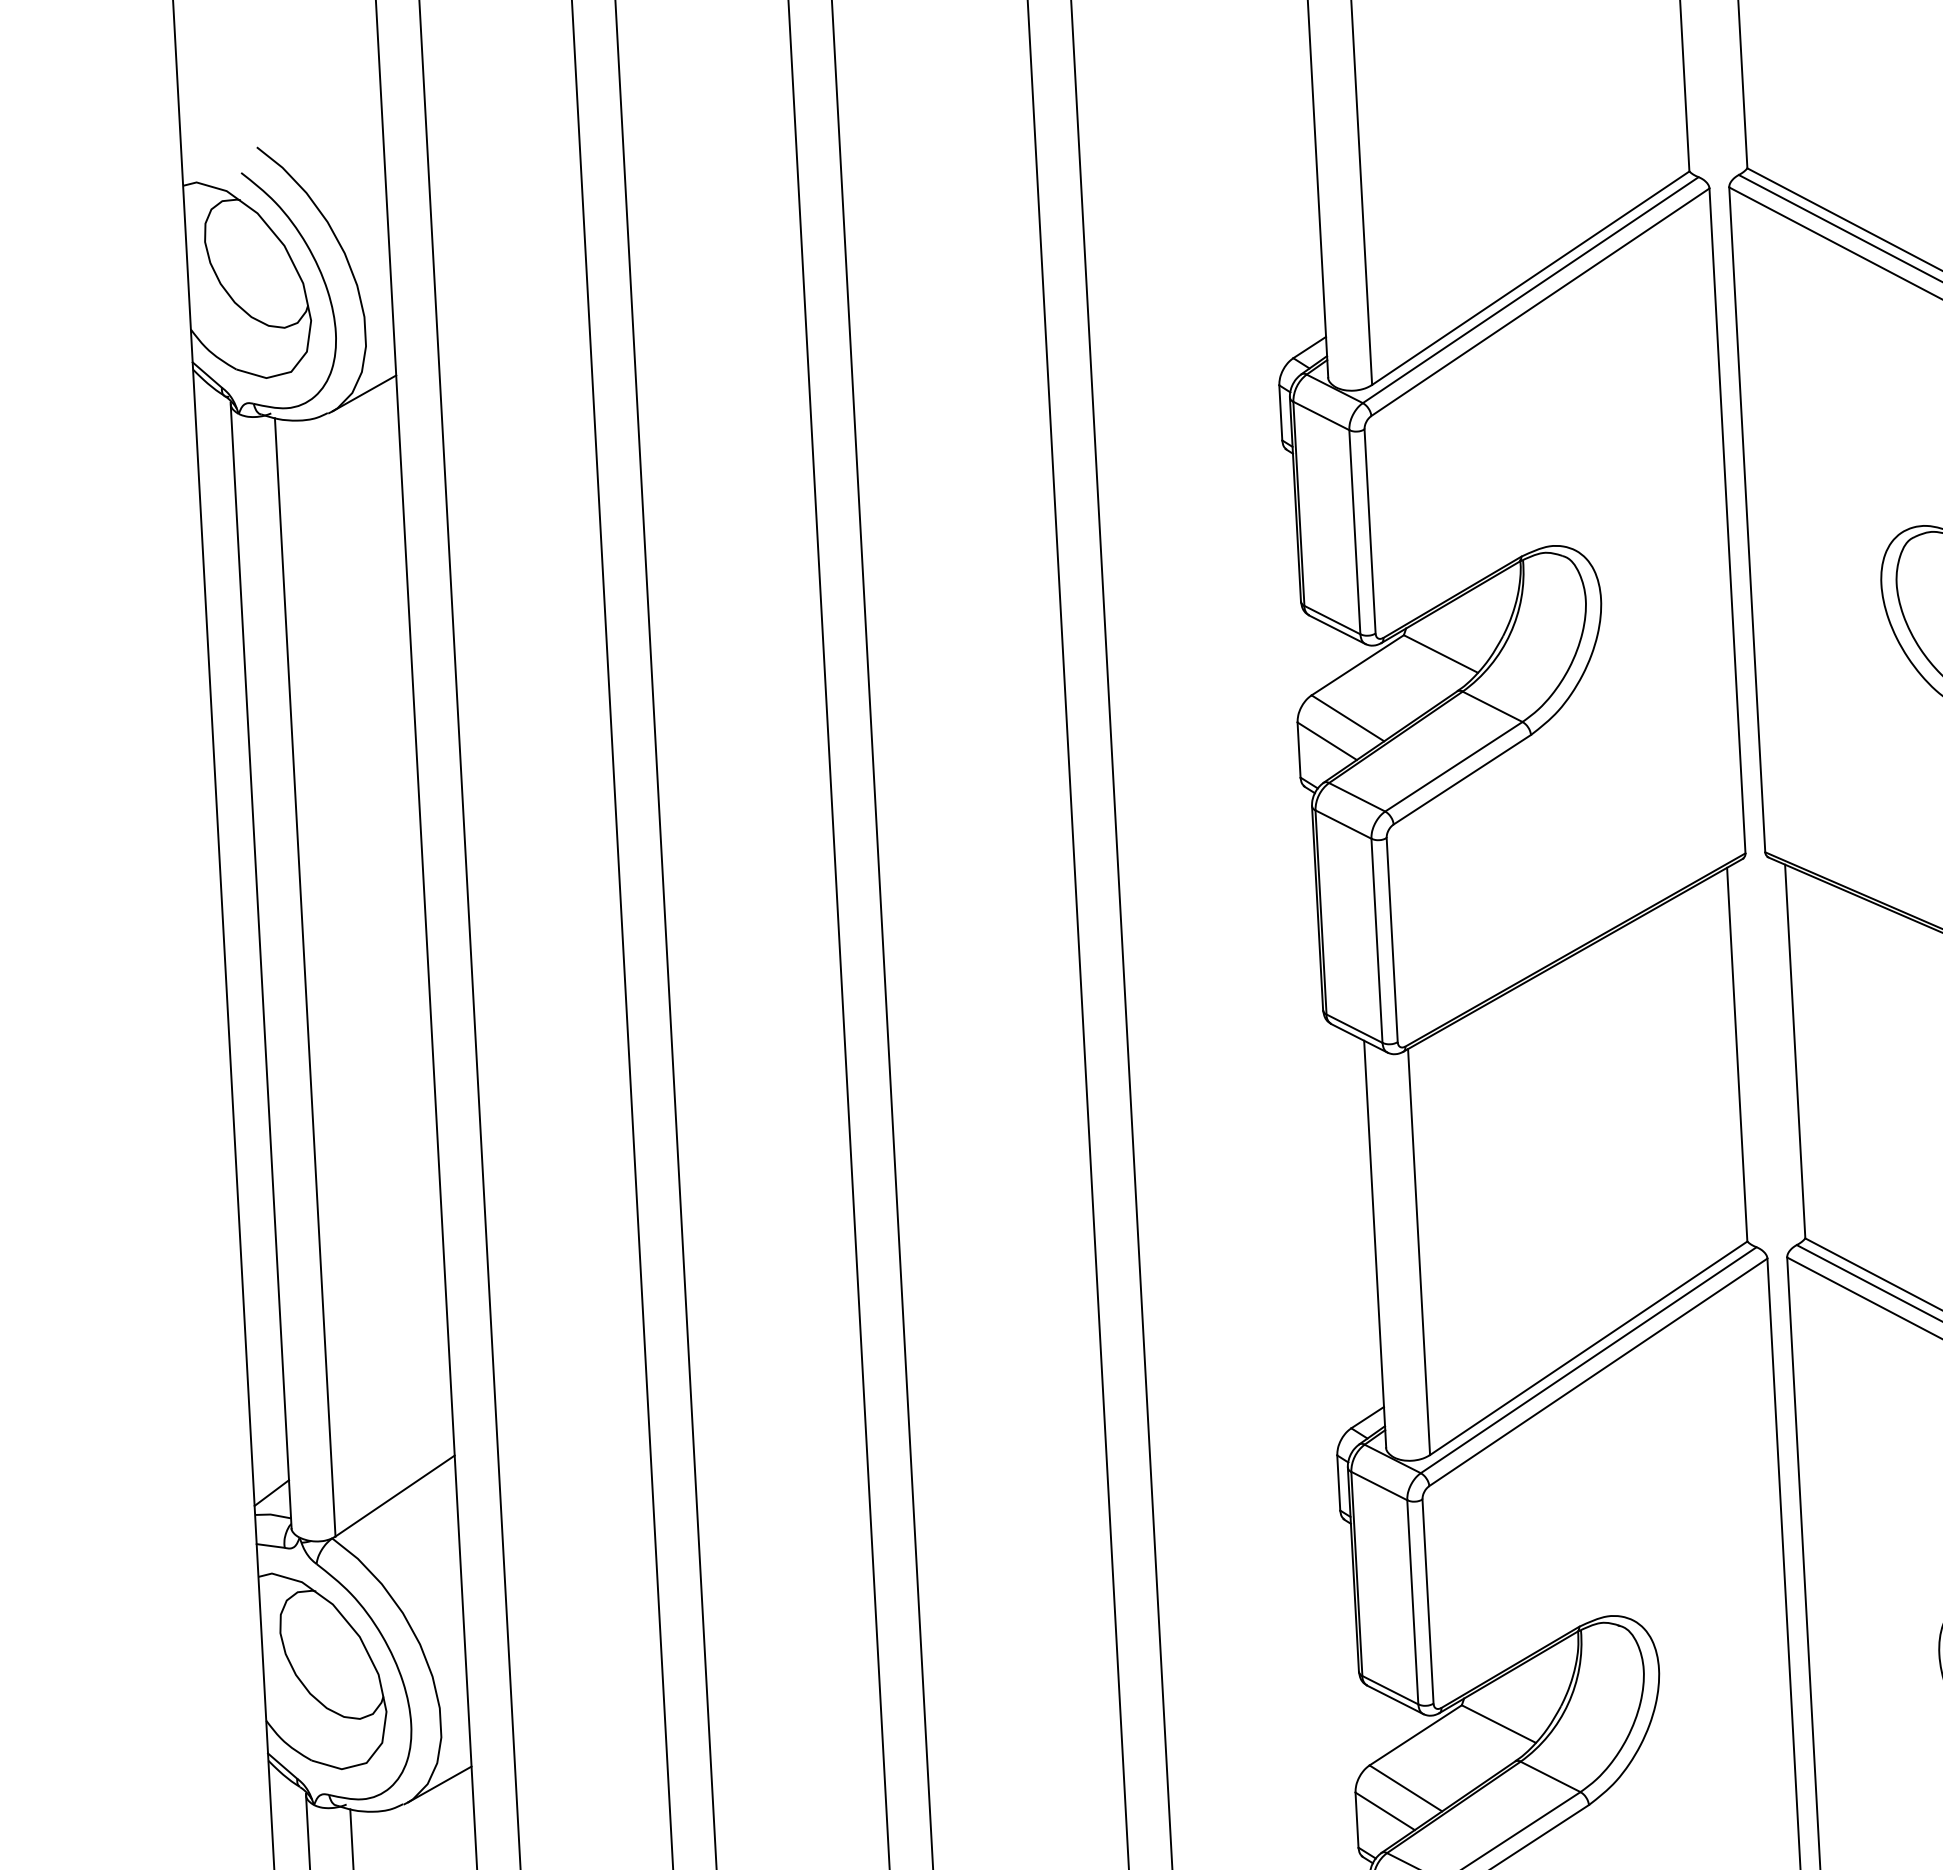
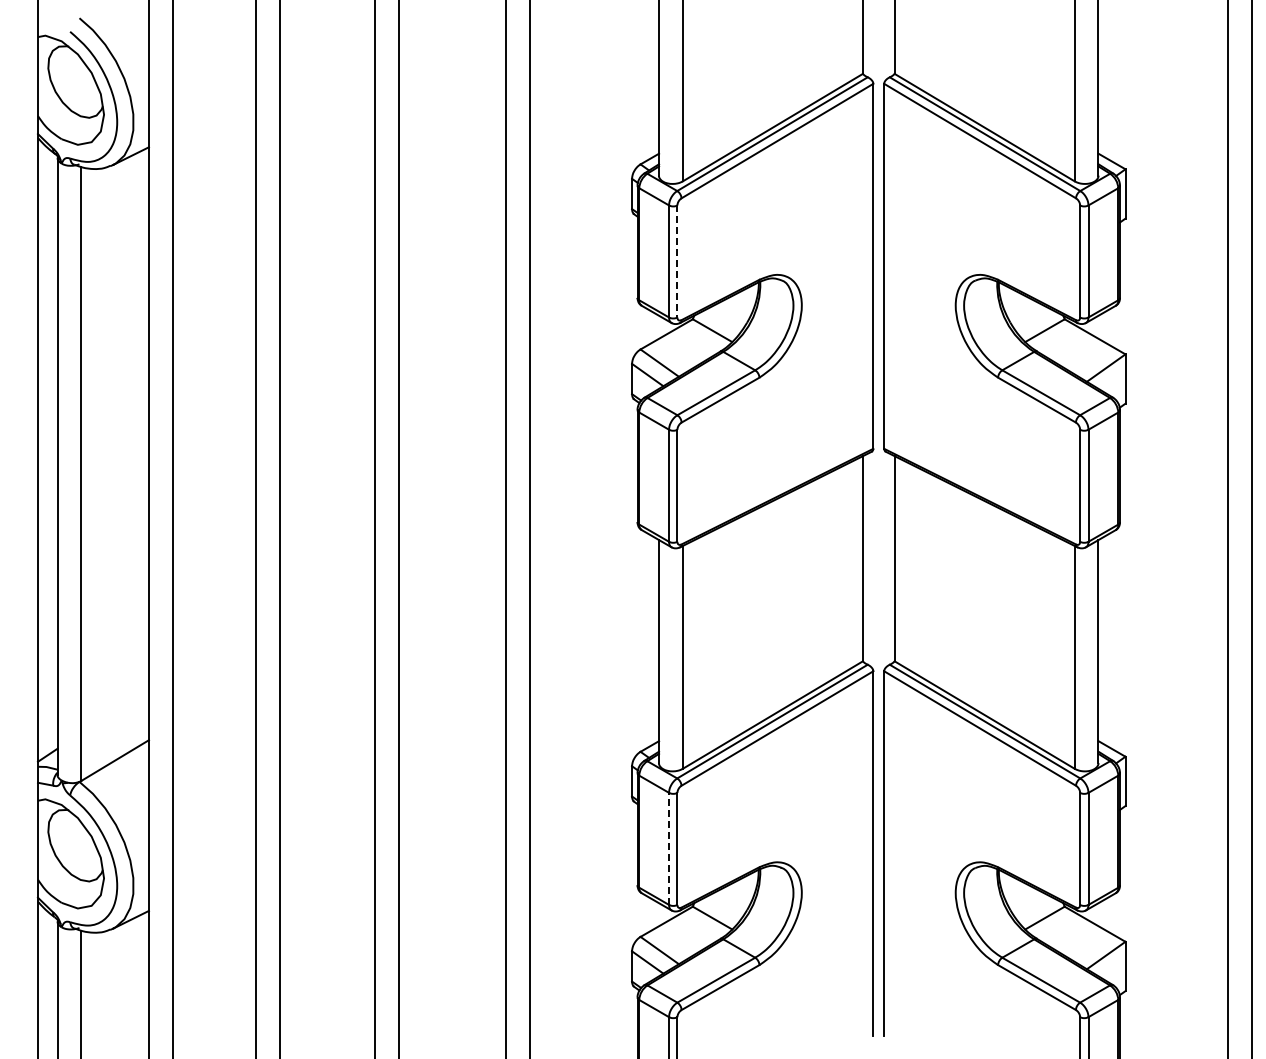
line: (1370, 533) -> (677, 262), solid -> dashed
line: (1413, 1601) -> (669, 848), solid -> dashed

